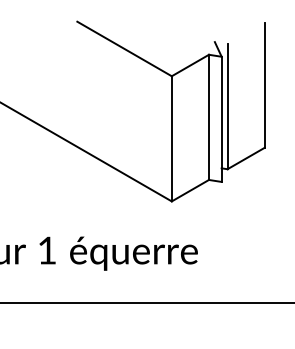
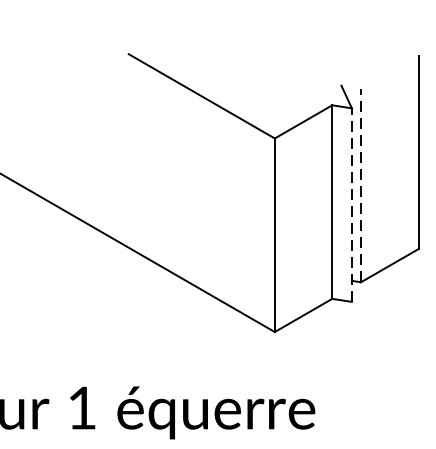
line: (227, 106) -> (360, 185), solid -> dashed
line: (221, 119) -> (351, 205), solid -> dashed

